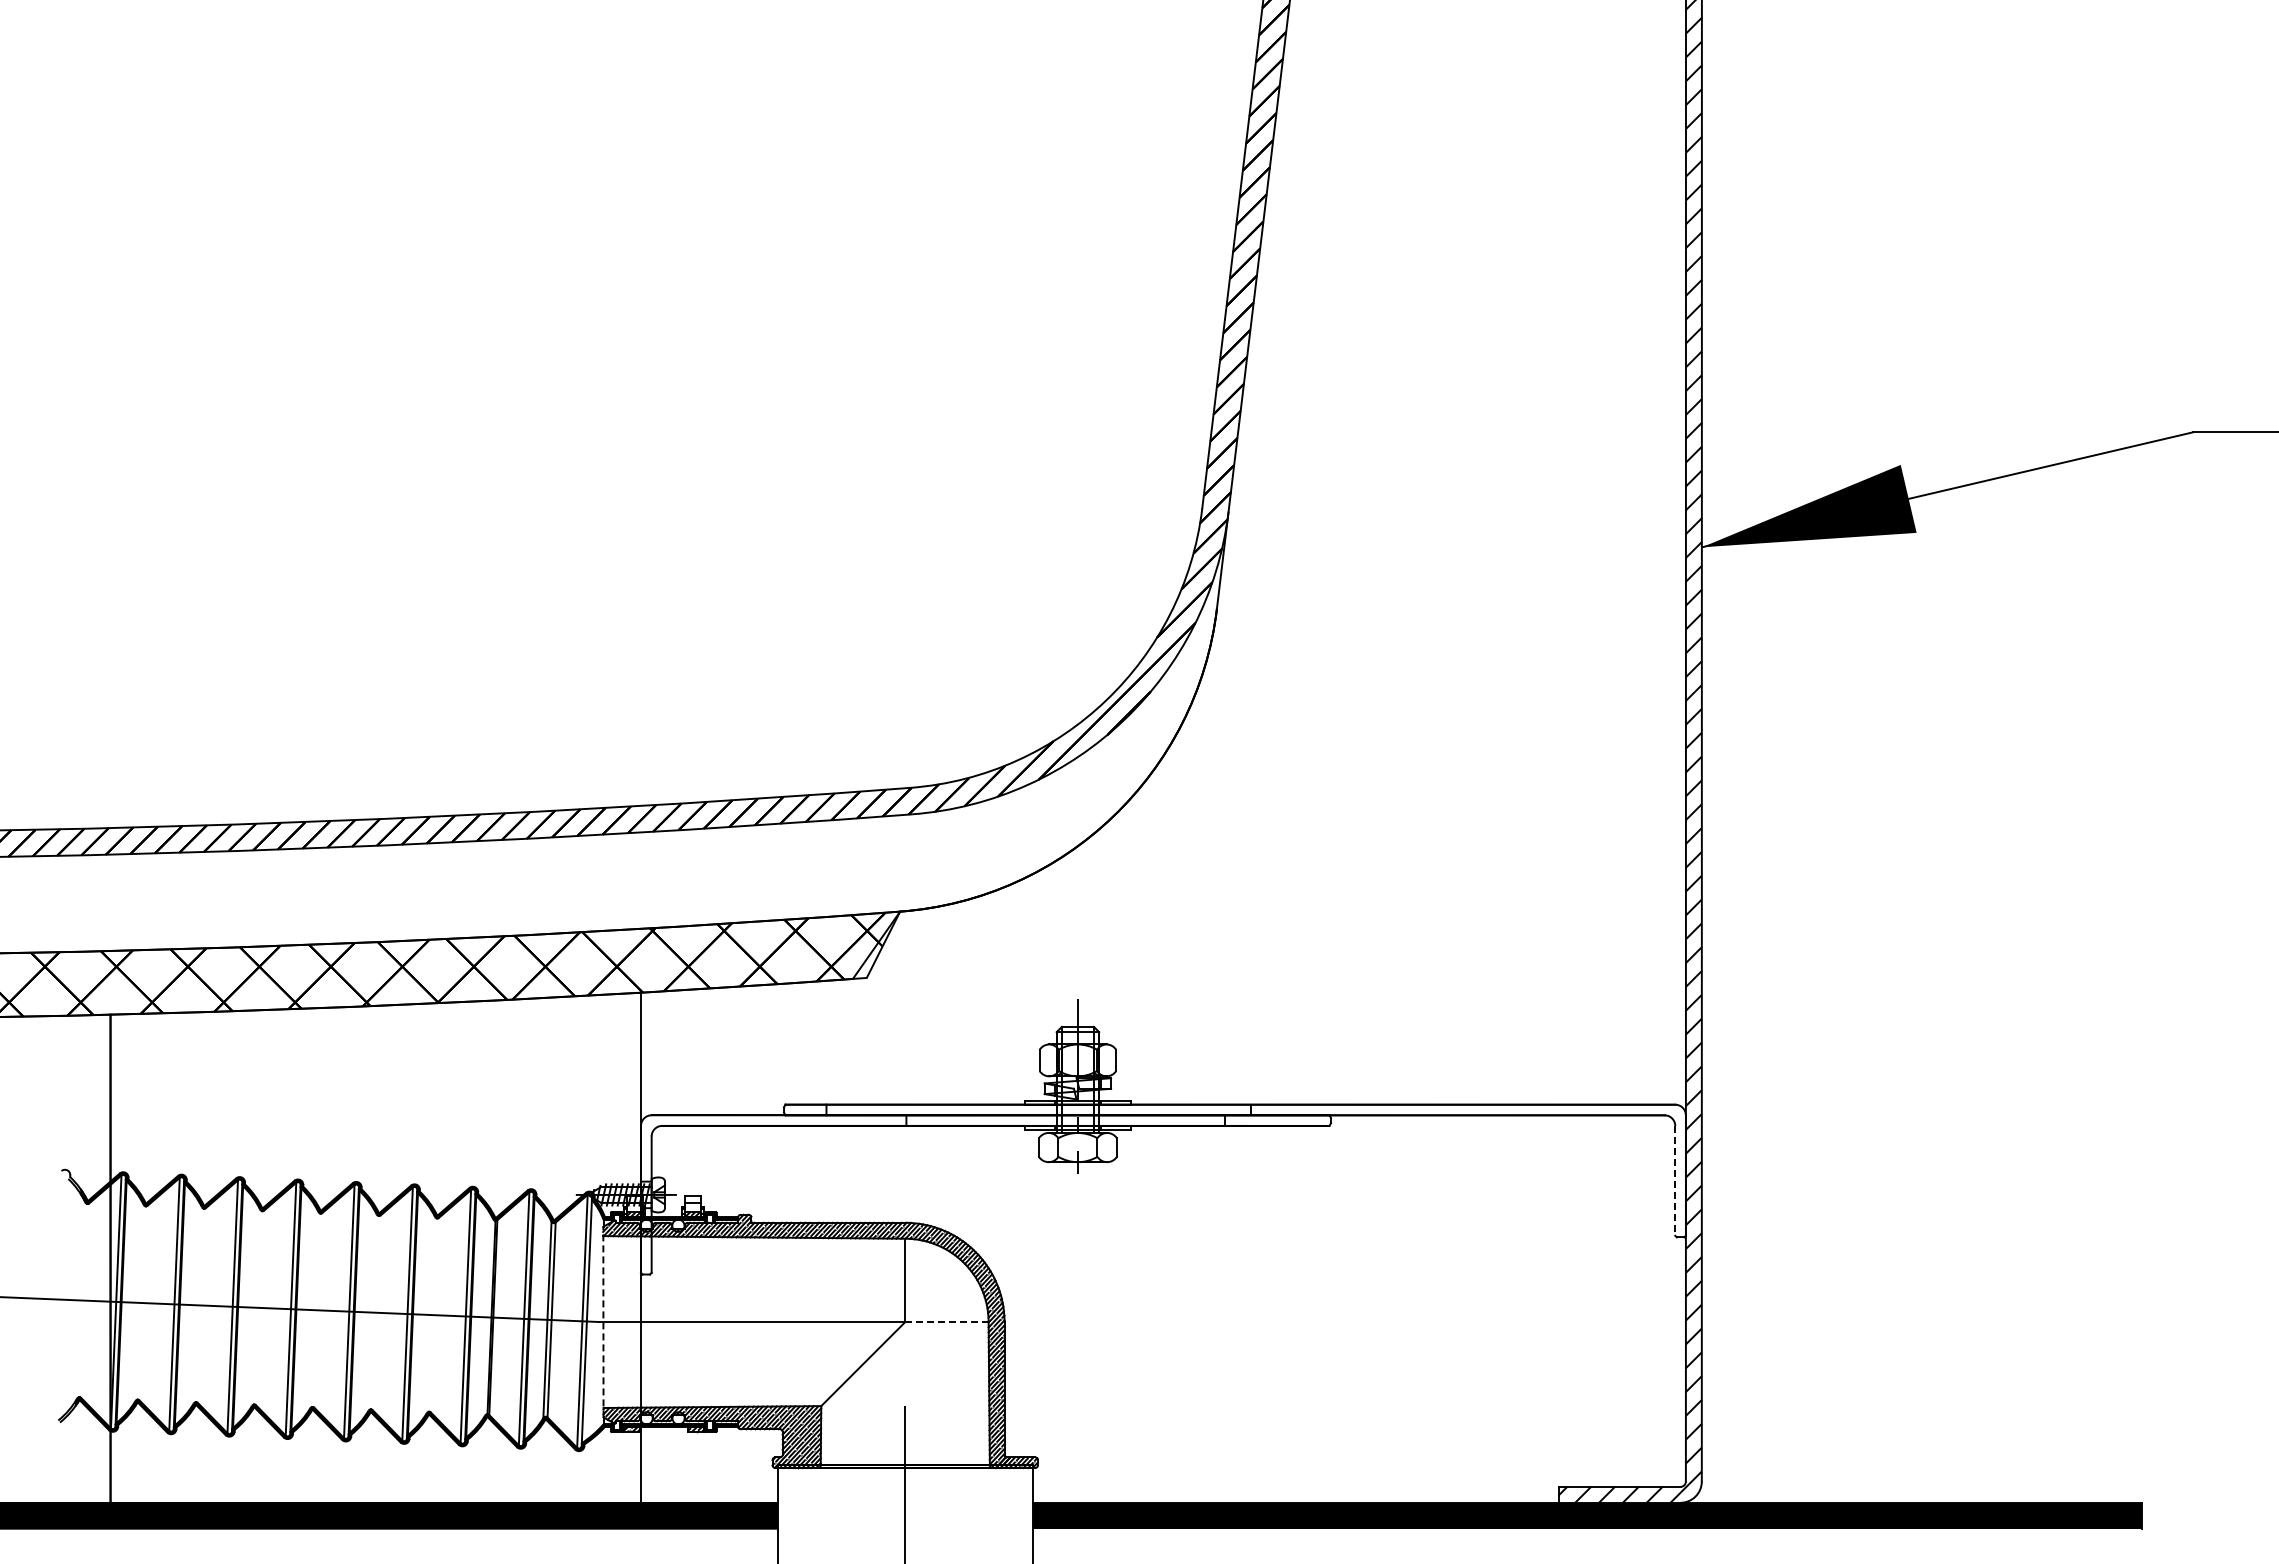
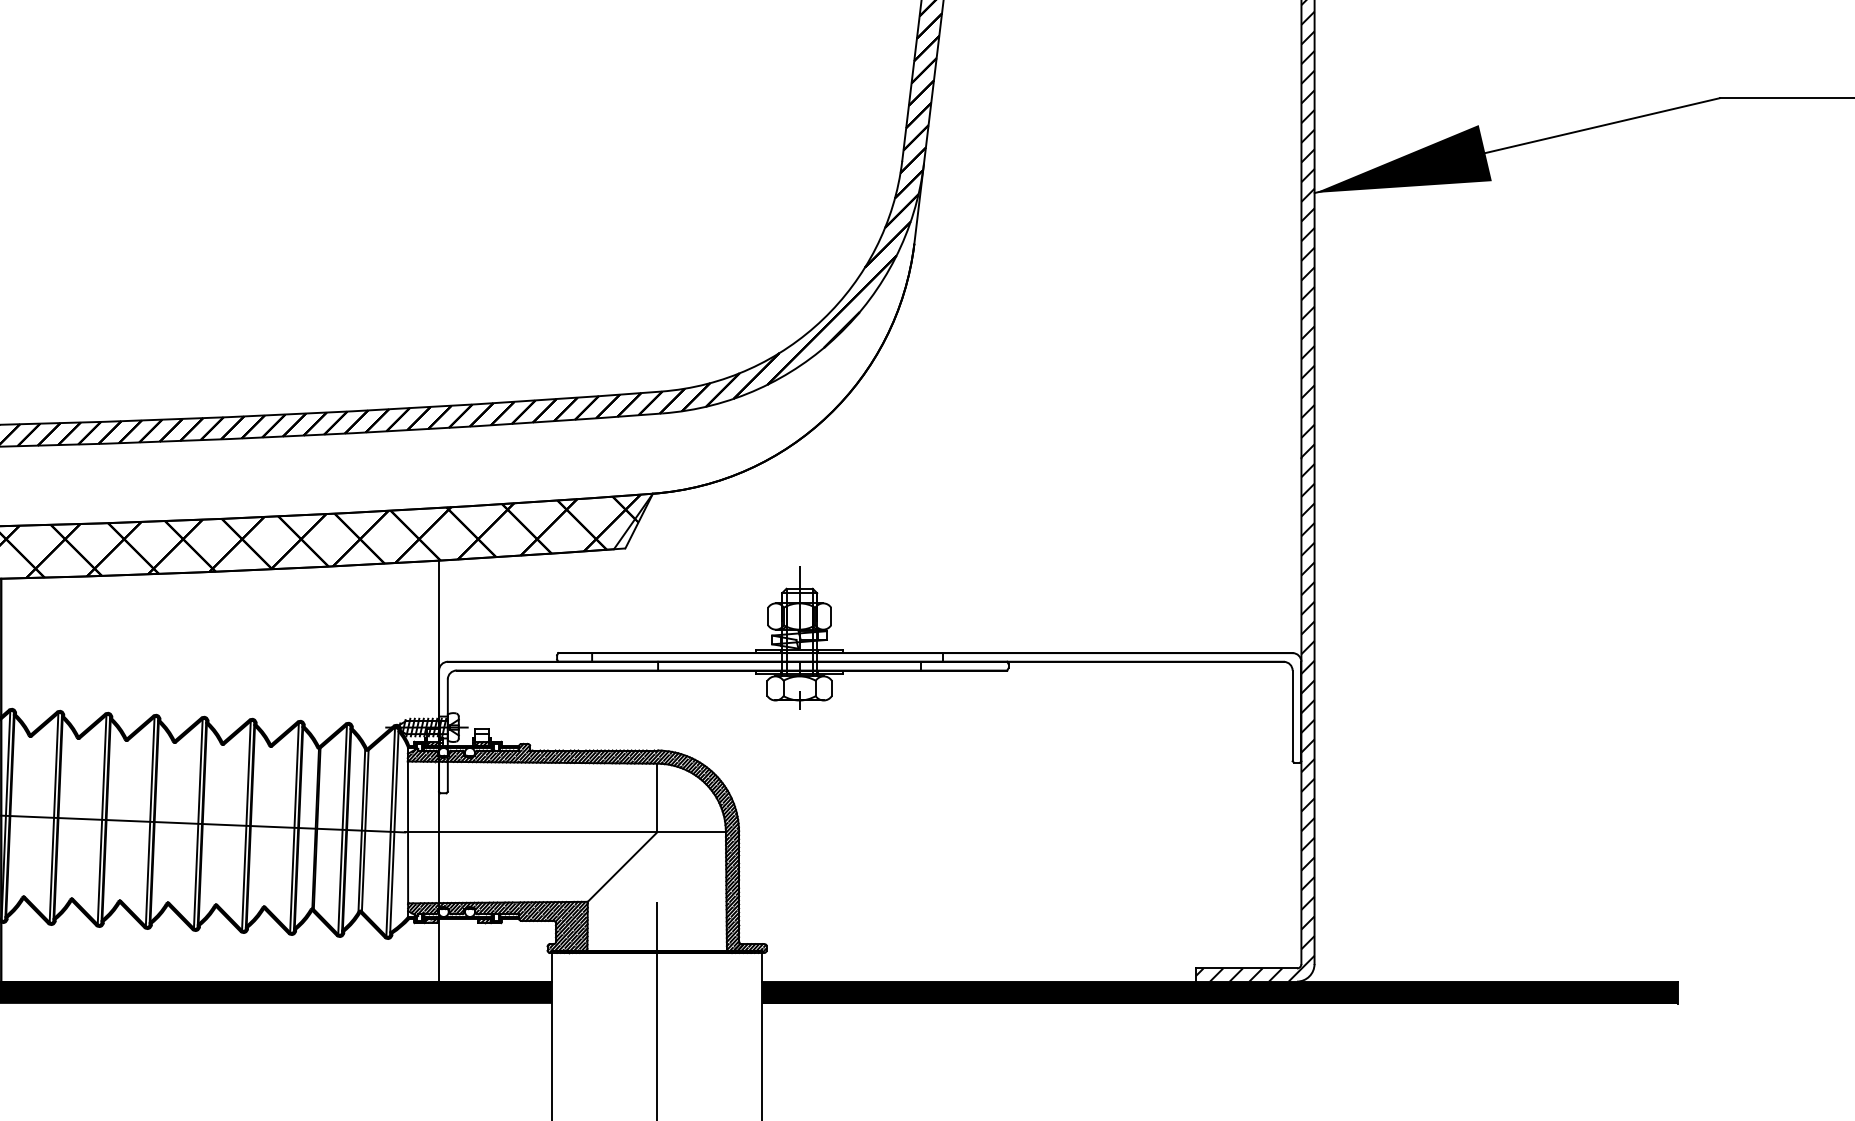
line: (1675, 1180) -> (1292, 715), dashed -> solid
line: (603, 1321) -> (408, 831), dashed -> solid
line: (946, 1322) -> (691, 832), dashed -> solid

